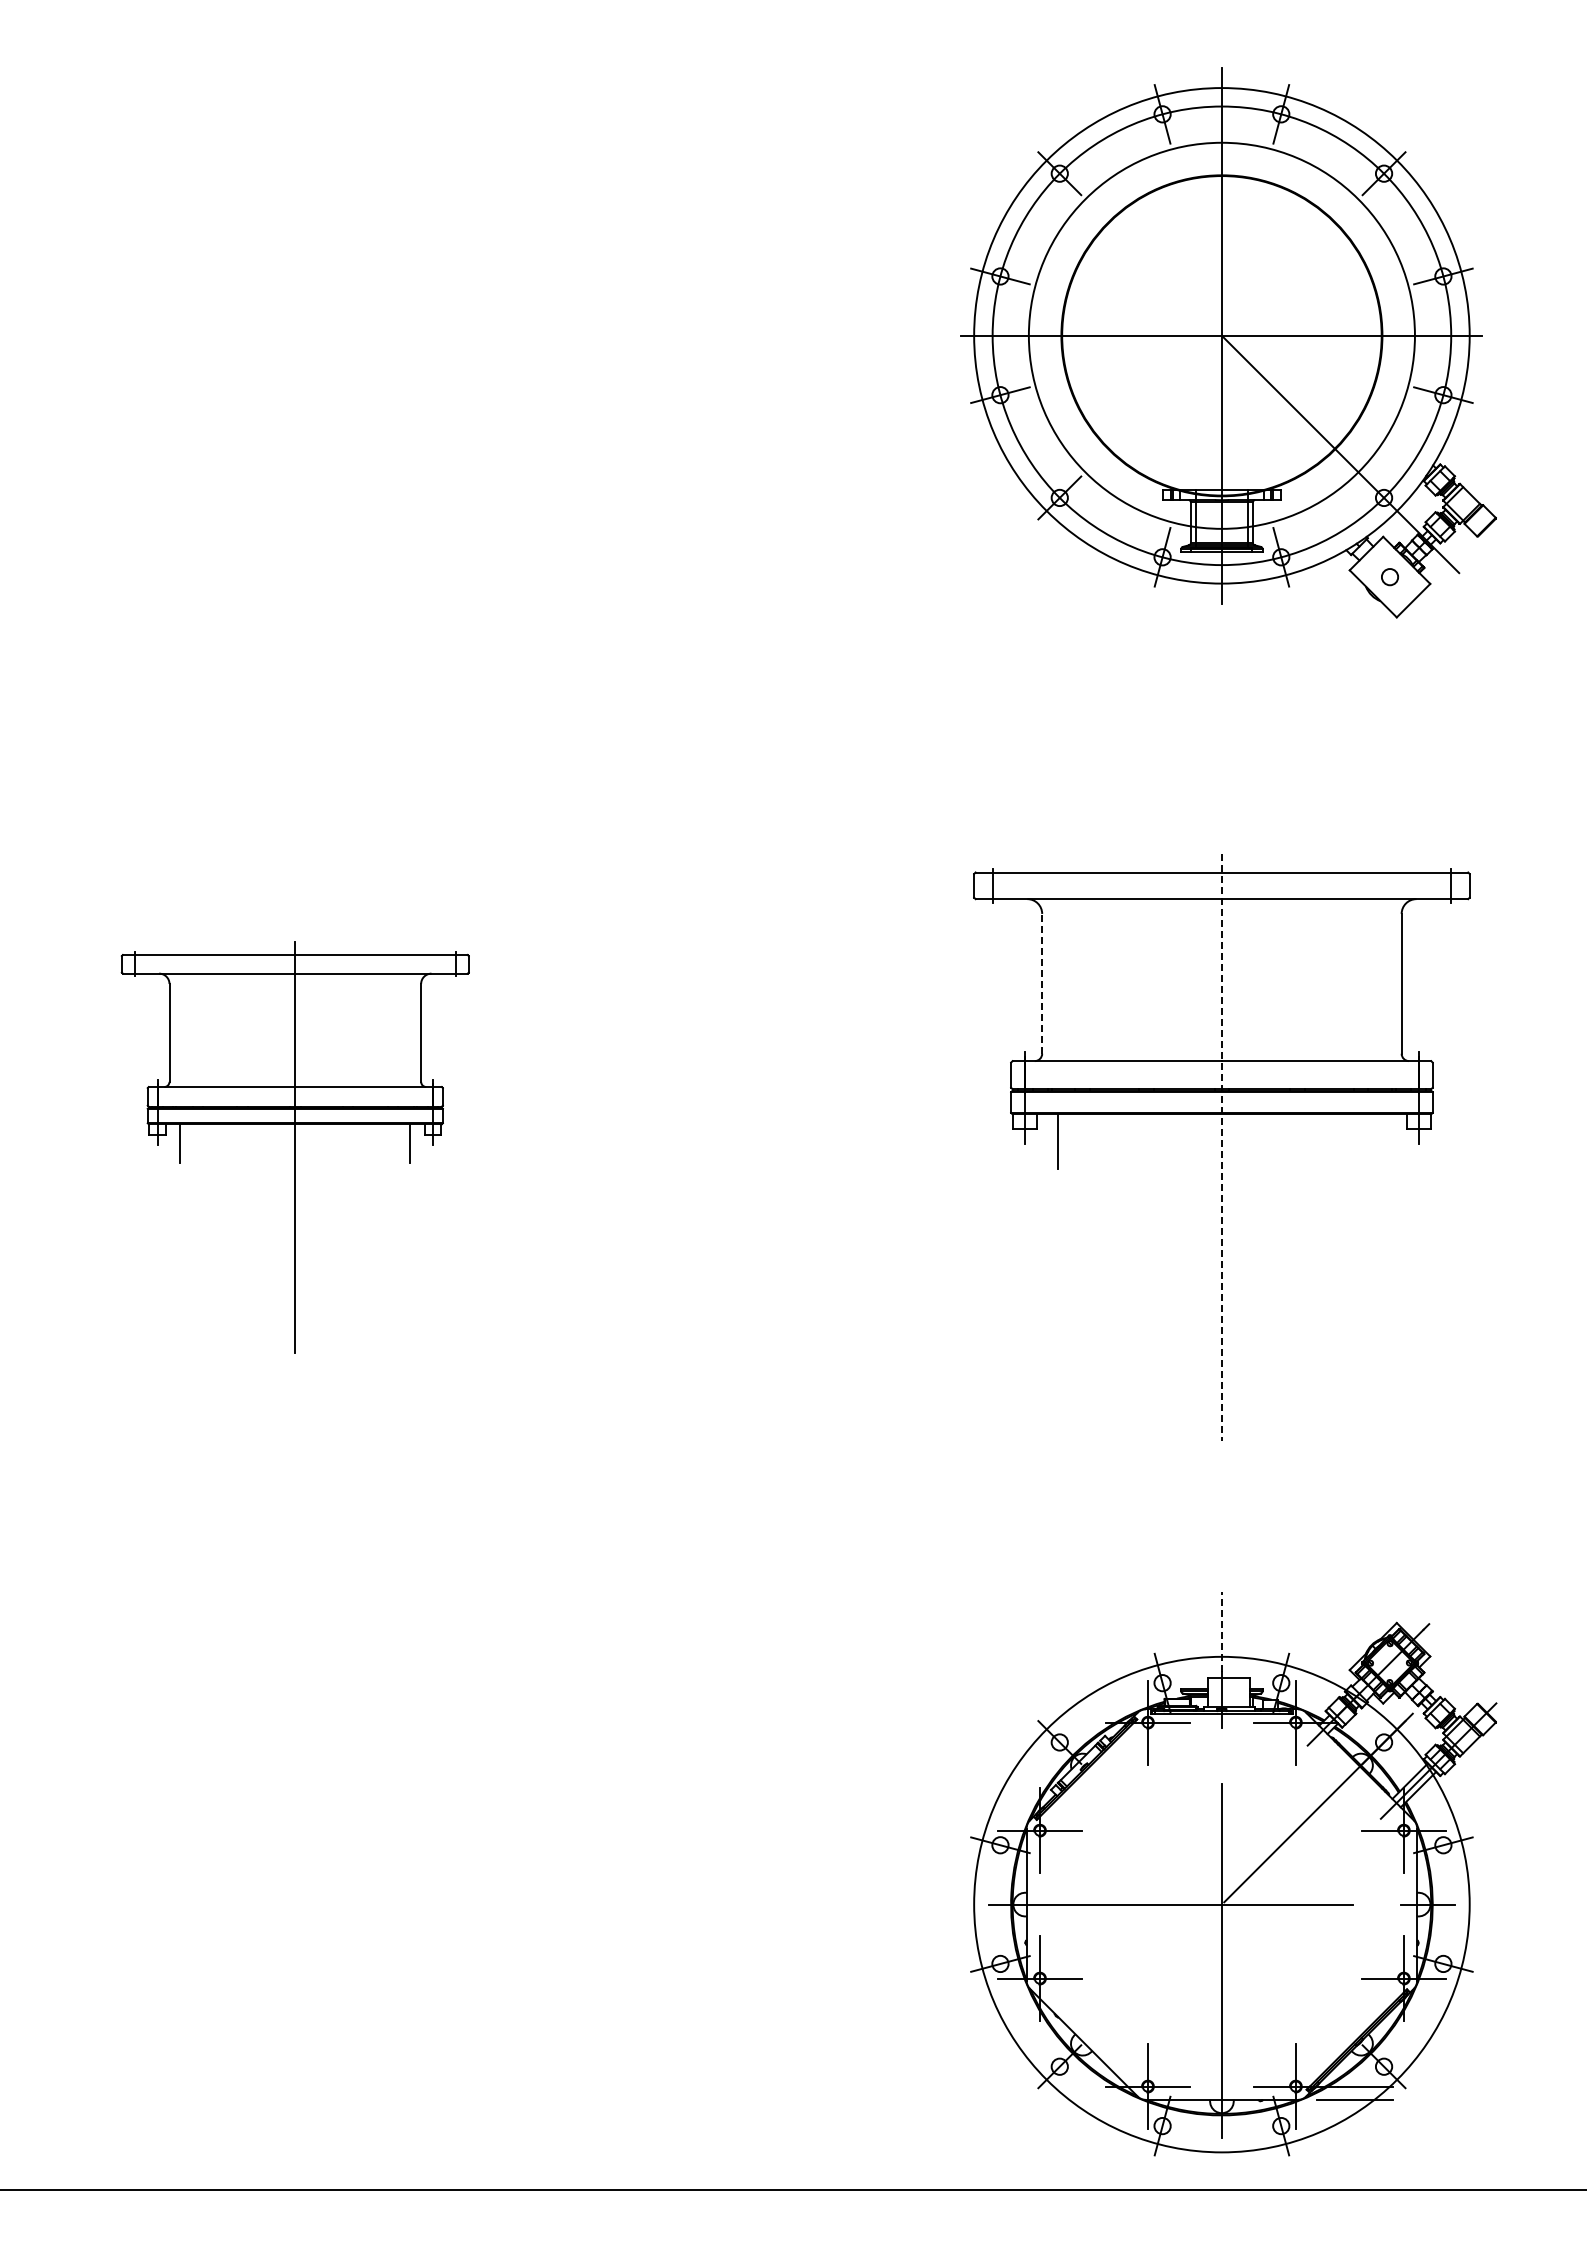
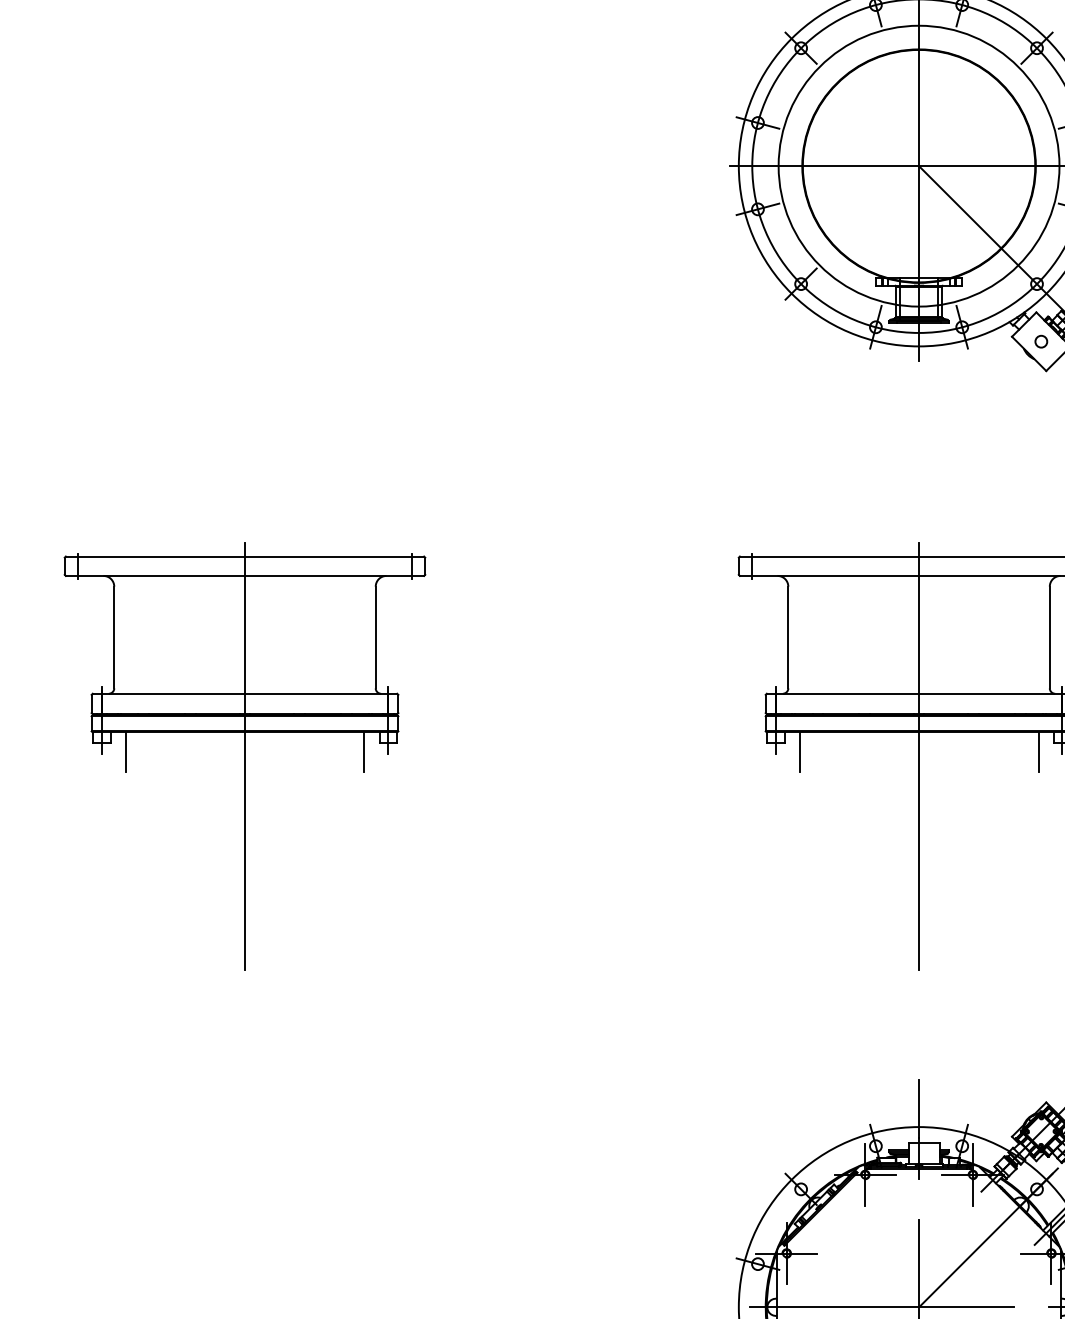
line: (1042, 983) -> (788, 637), dashed -> solid
line: (1386, 1141) -> (1038, 752), added
part: (295, 1147) -> (245, 756), size x1.43
line: (1221, 1147) -> (918, 756), dashed -> solid
line: (1221, 1631) -> (918, 1108), dashed -> solid

